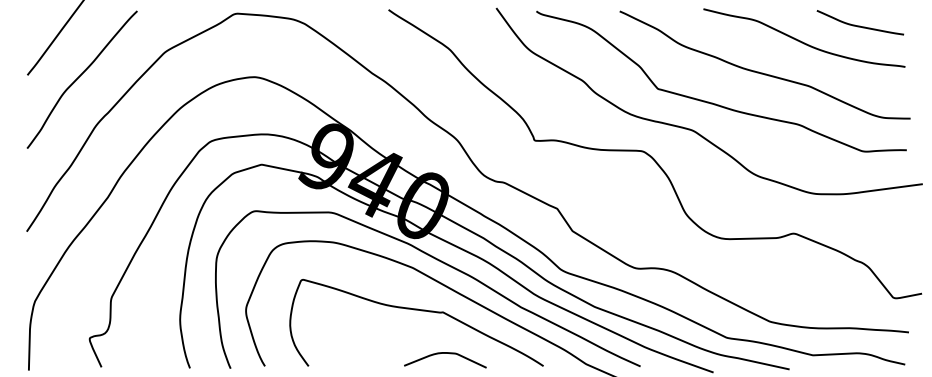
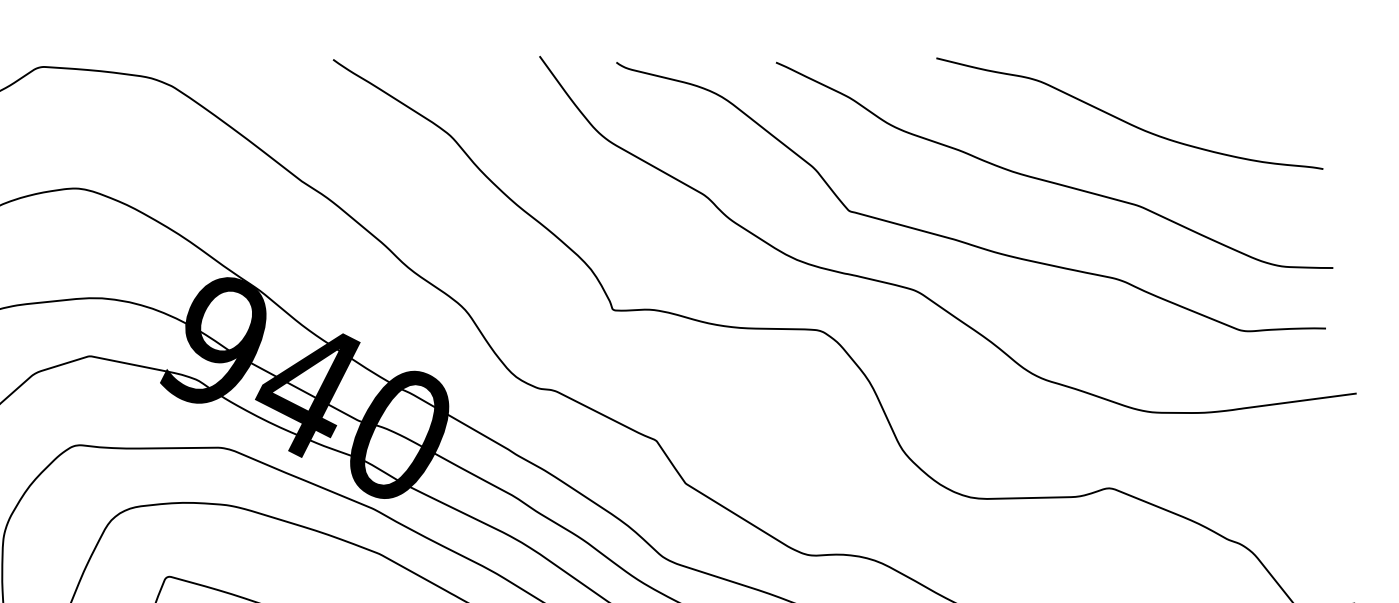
curve: (860, 25) -> (1237, 89), removed

